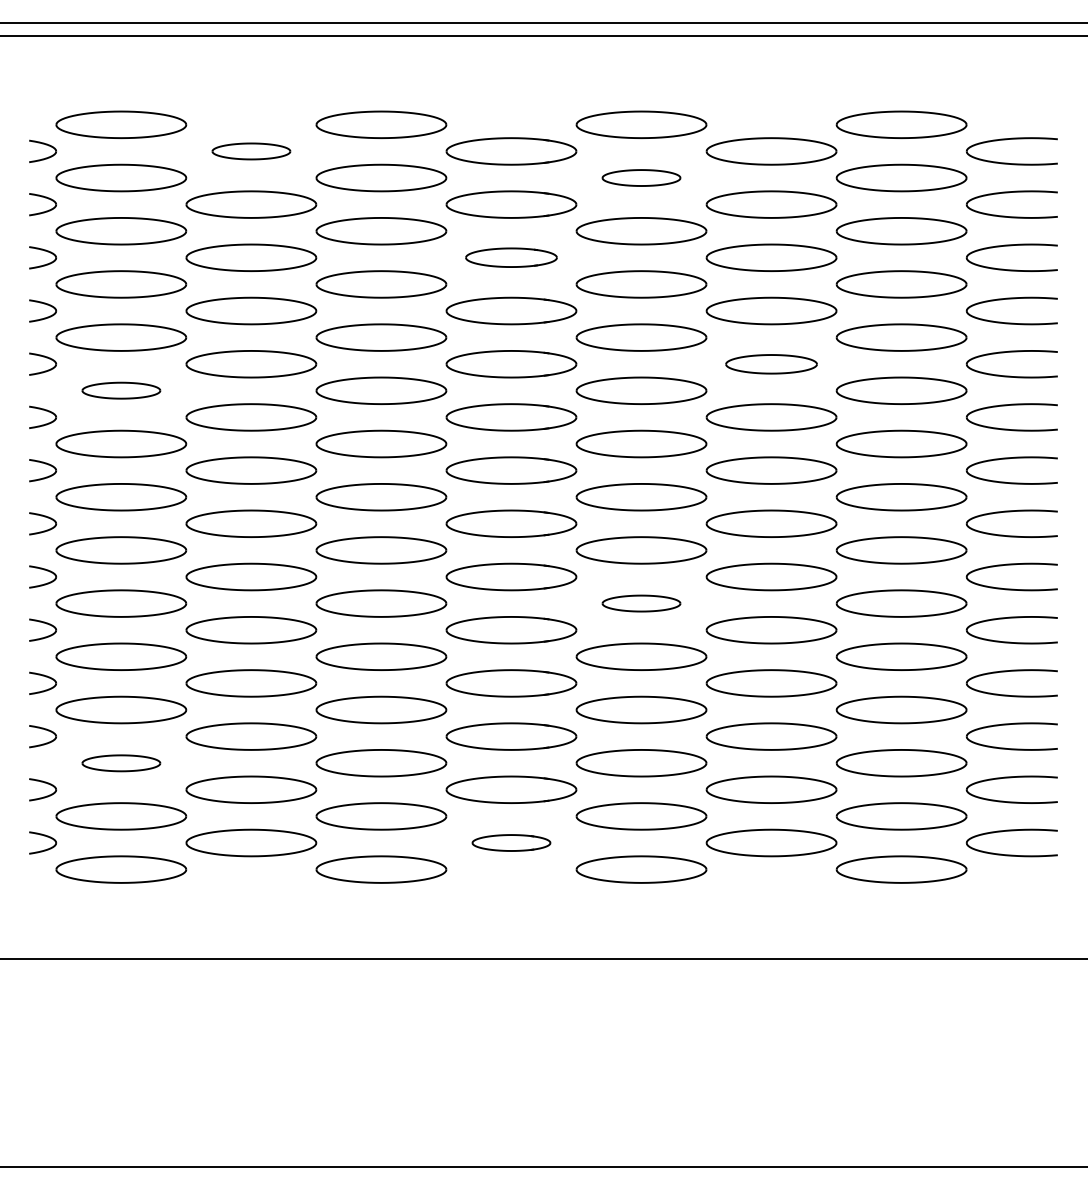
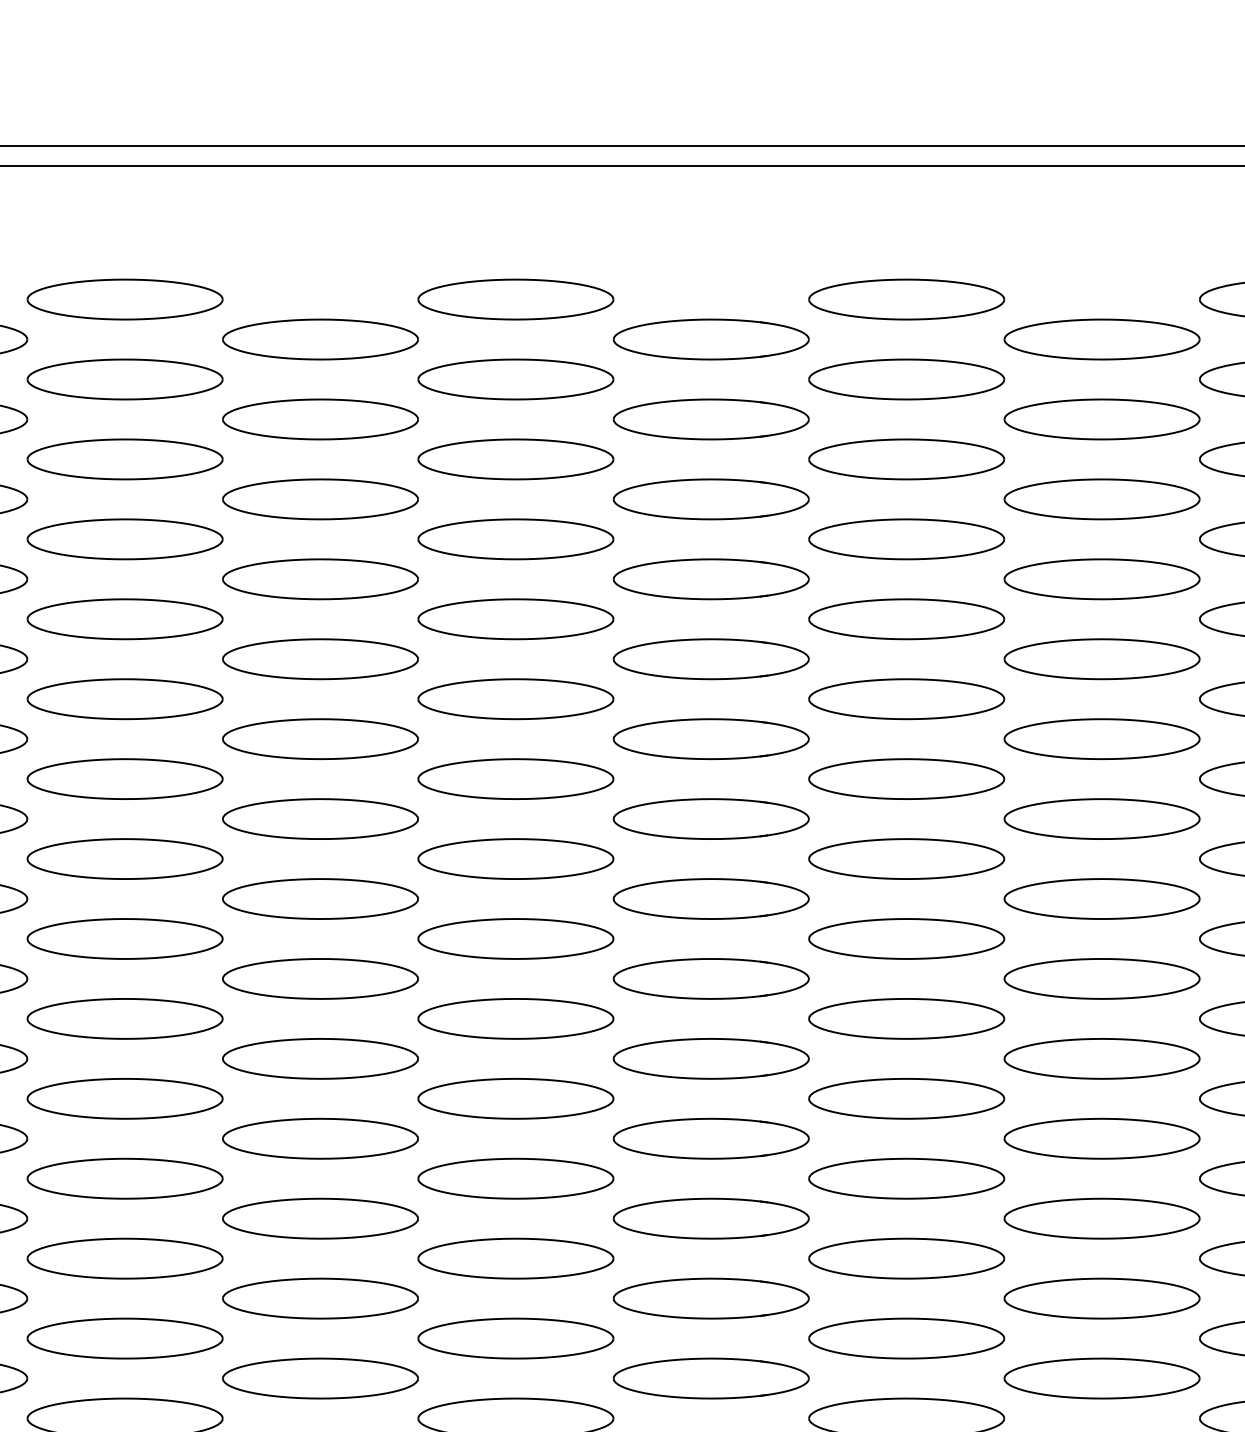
part: (251, 151) -> (320, 339), size x1.67
part: (641, 177) -> (906, 378), size x1.67
part: (511, 257) -> (711, 498), size x1.43
part: (771, 364) -> (1101, 659), size x1.43
part: (121, 390) -> (125, 698), size x1.67
part: (641, 603) -> (906, 1018), size x1.67
part: (121, 763) -> (125, 1259), size x1.67
part: (511, 842) -> (711, 1377), size x1.67

